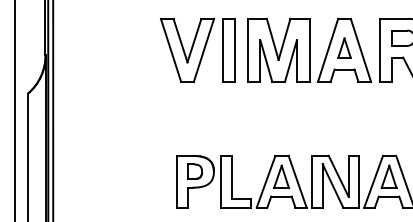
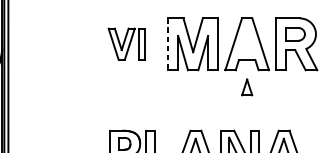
part: (344, 47) -> (247, 87), moved
part: (197, 49) -> (126, 43), size x0.6
line: (247, 50) -> (167, 44), solid -> dashed

